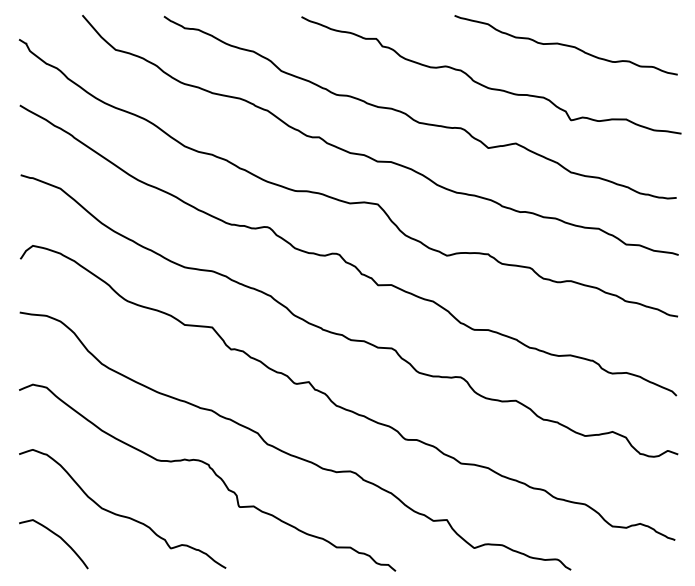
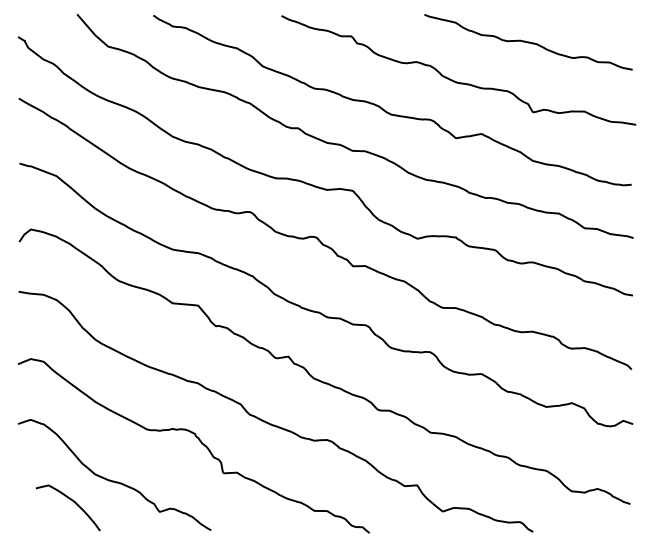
curve: (58, 537) -> (72, 501), moved

